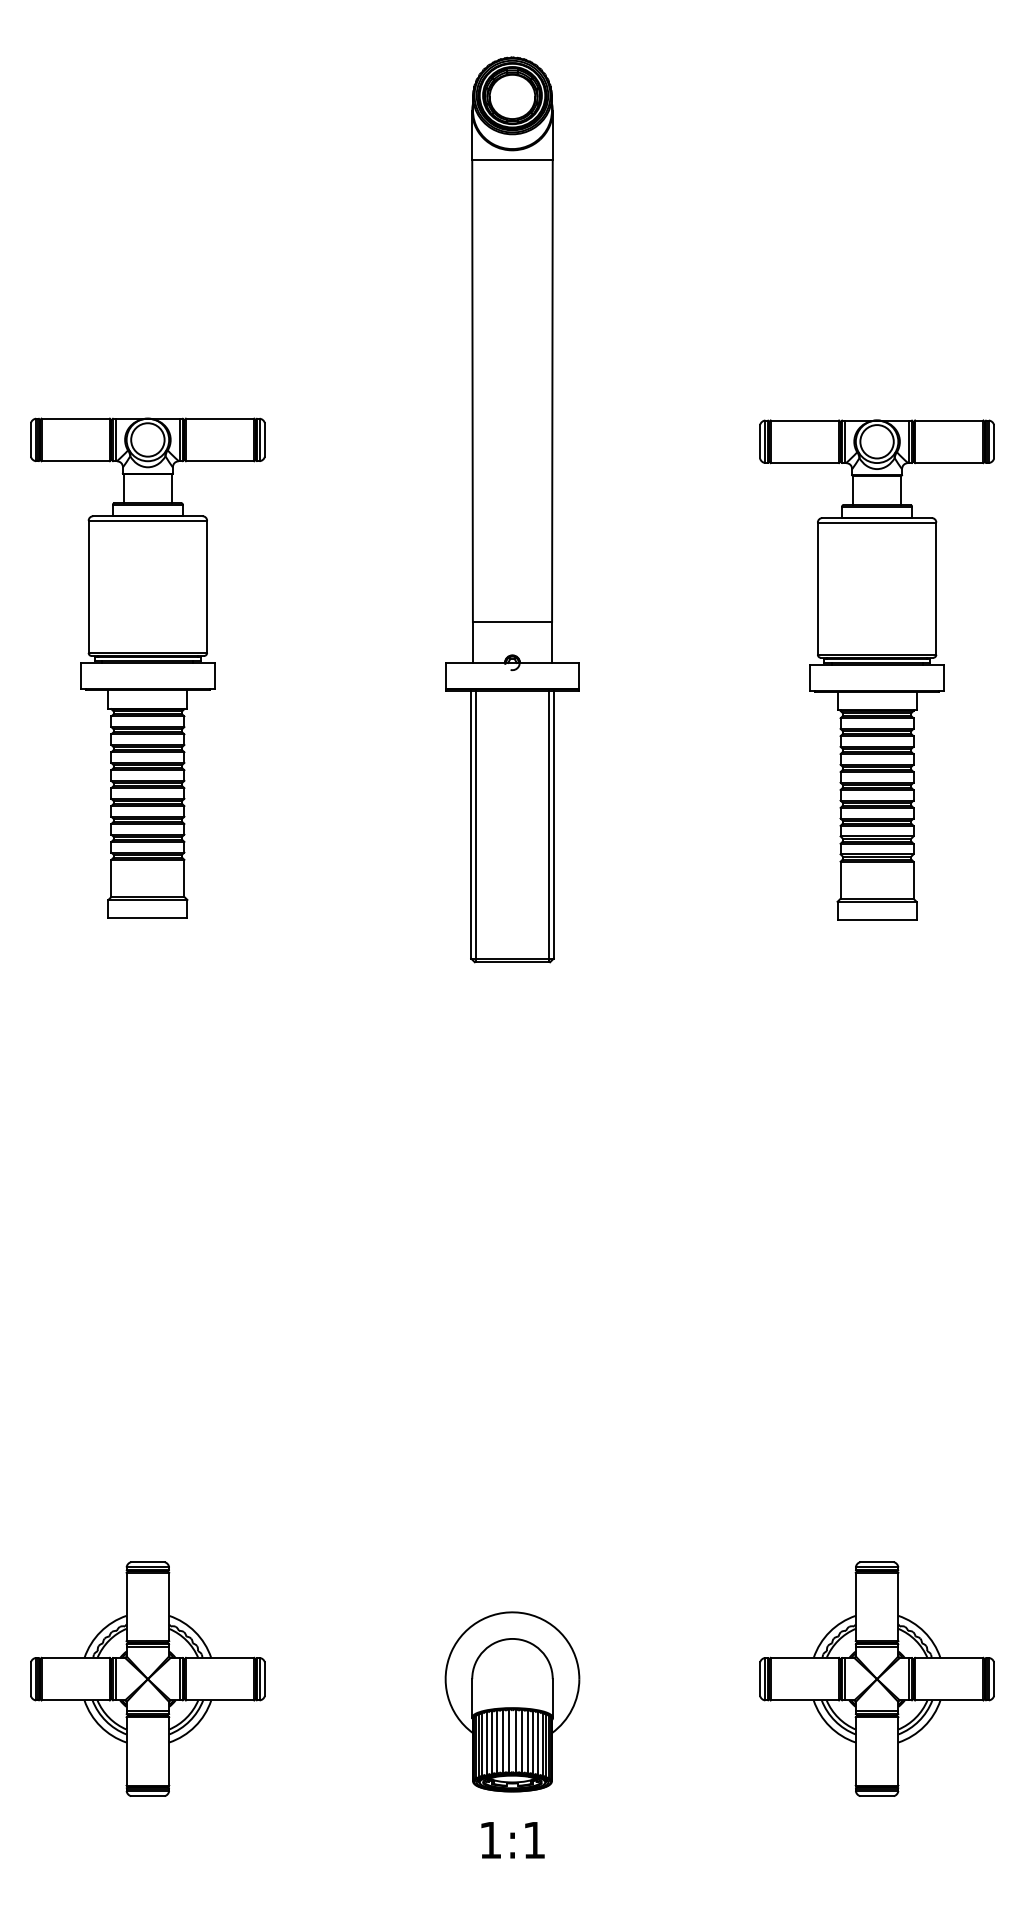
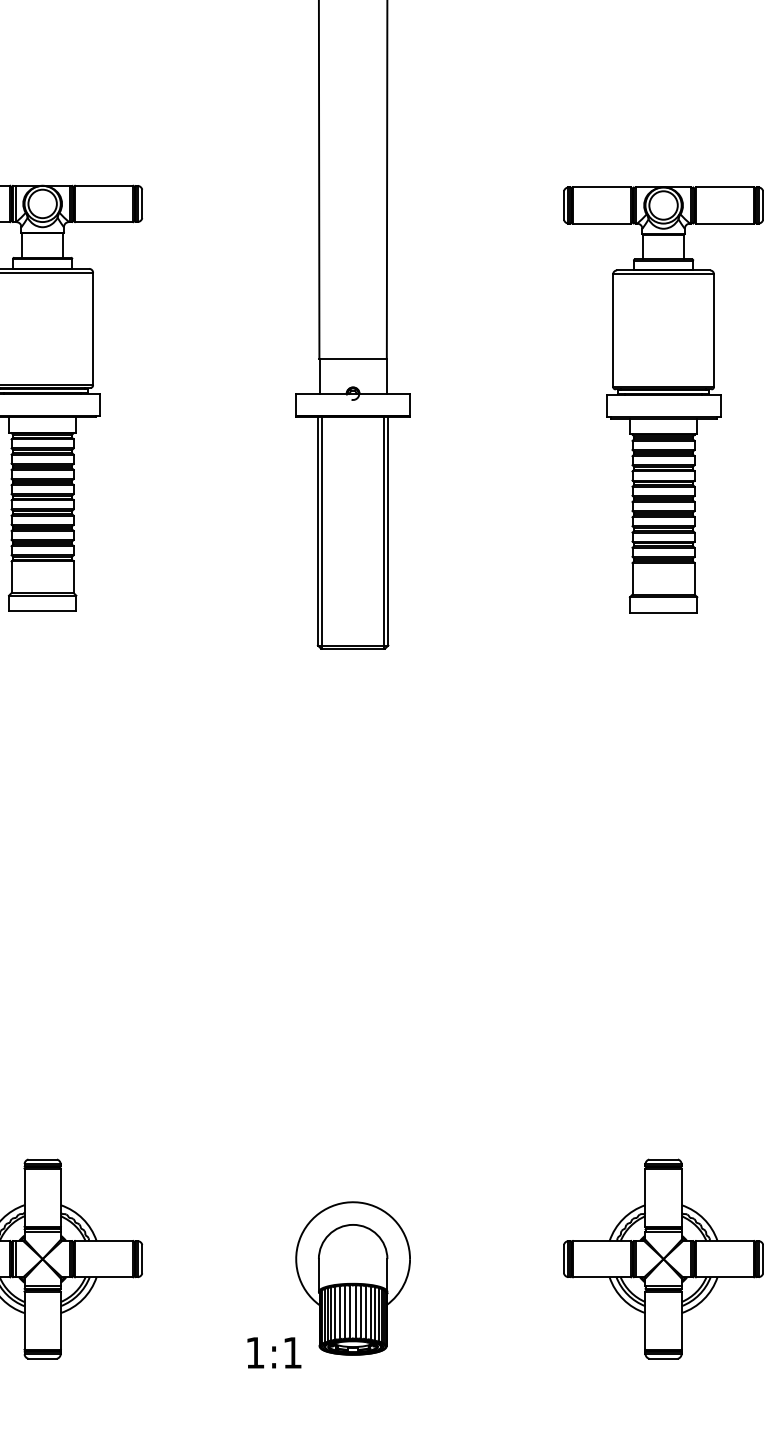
text: (512, 1840) -> (273, 1353), moved

